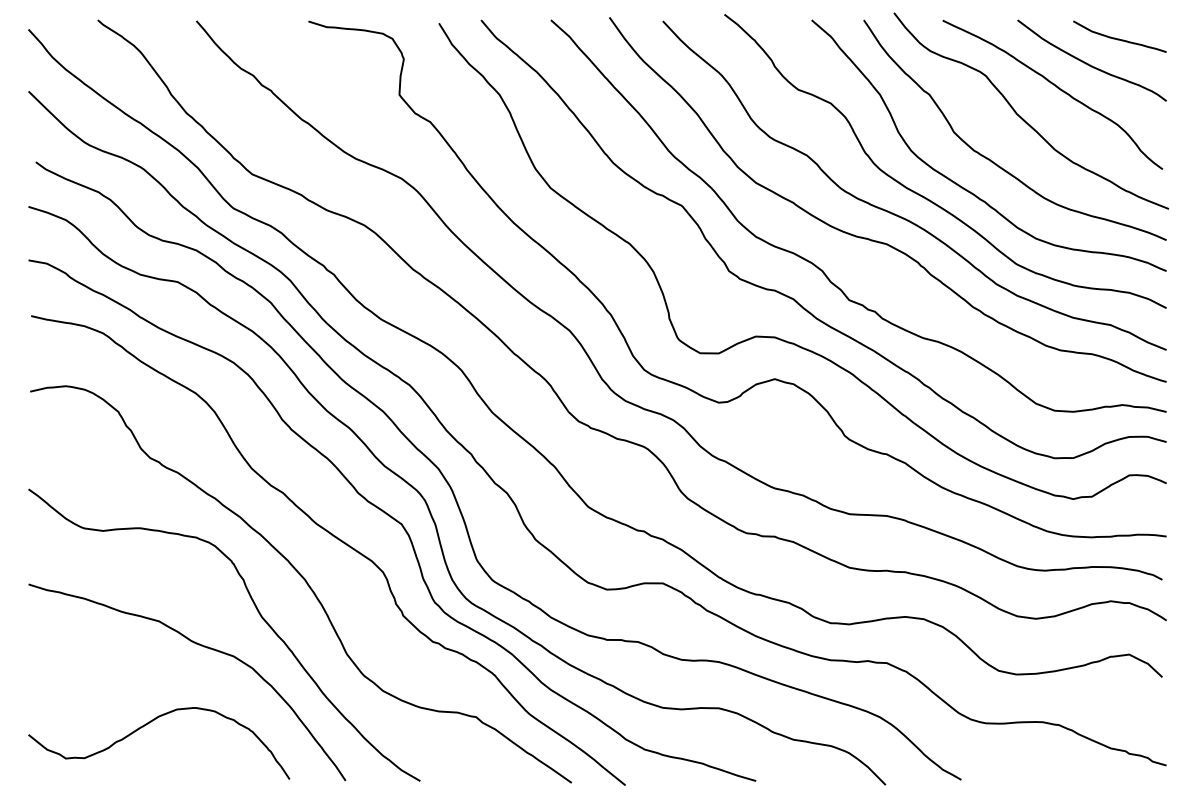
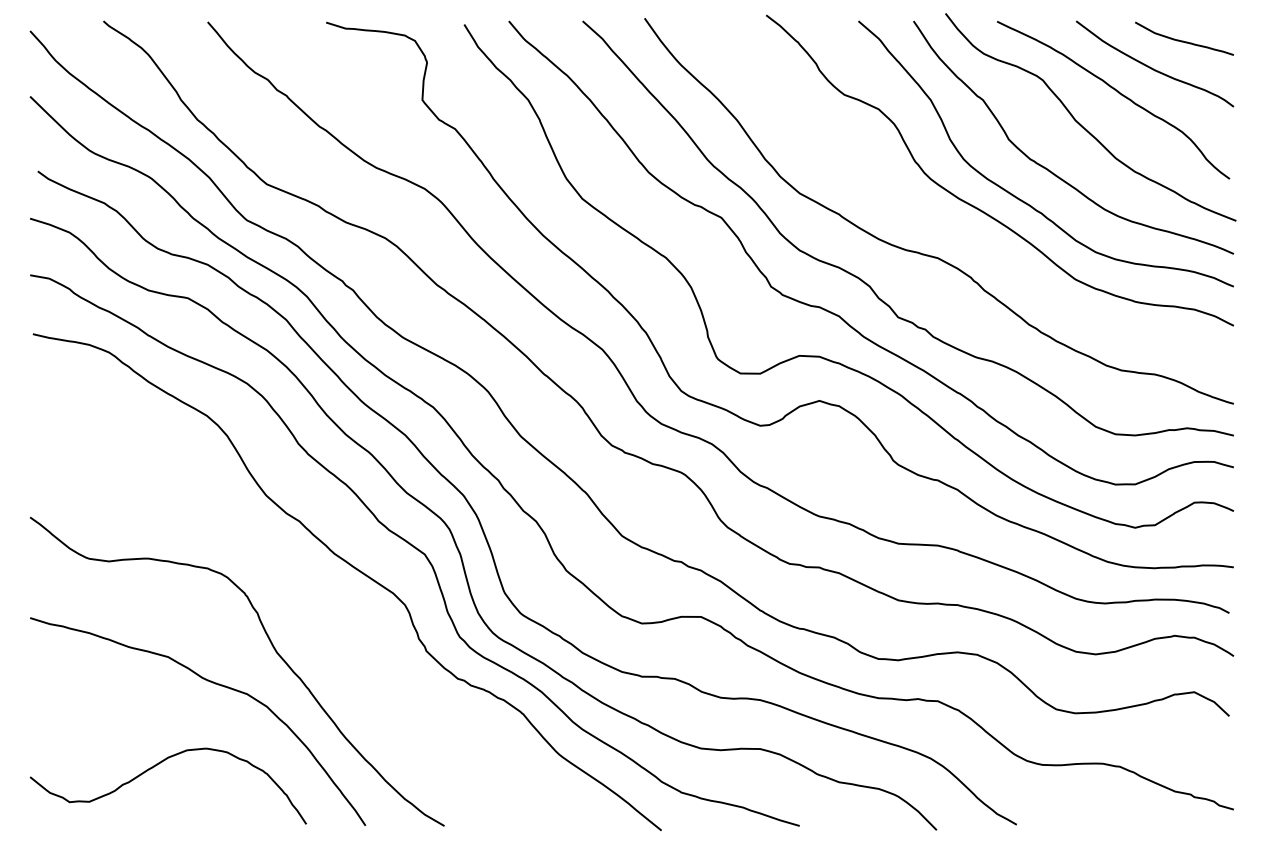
curve: (904, 217) -> (956, 229), removed
curve: (305, 582) -> (323, 615), removed

